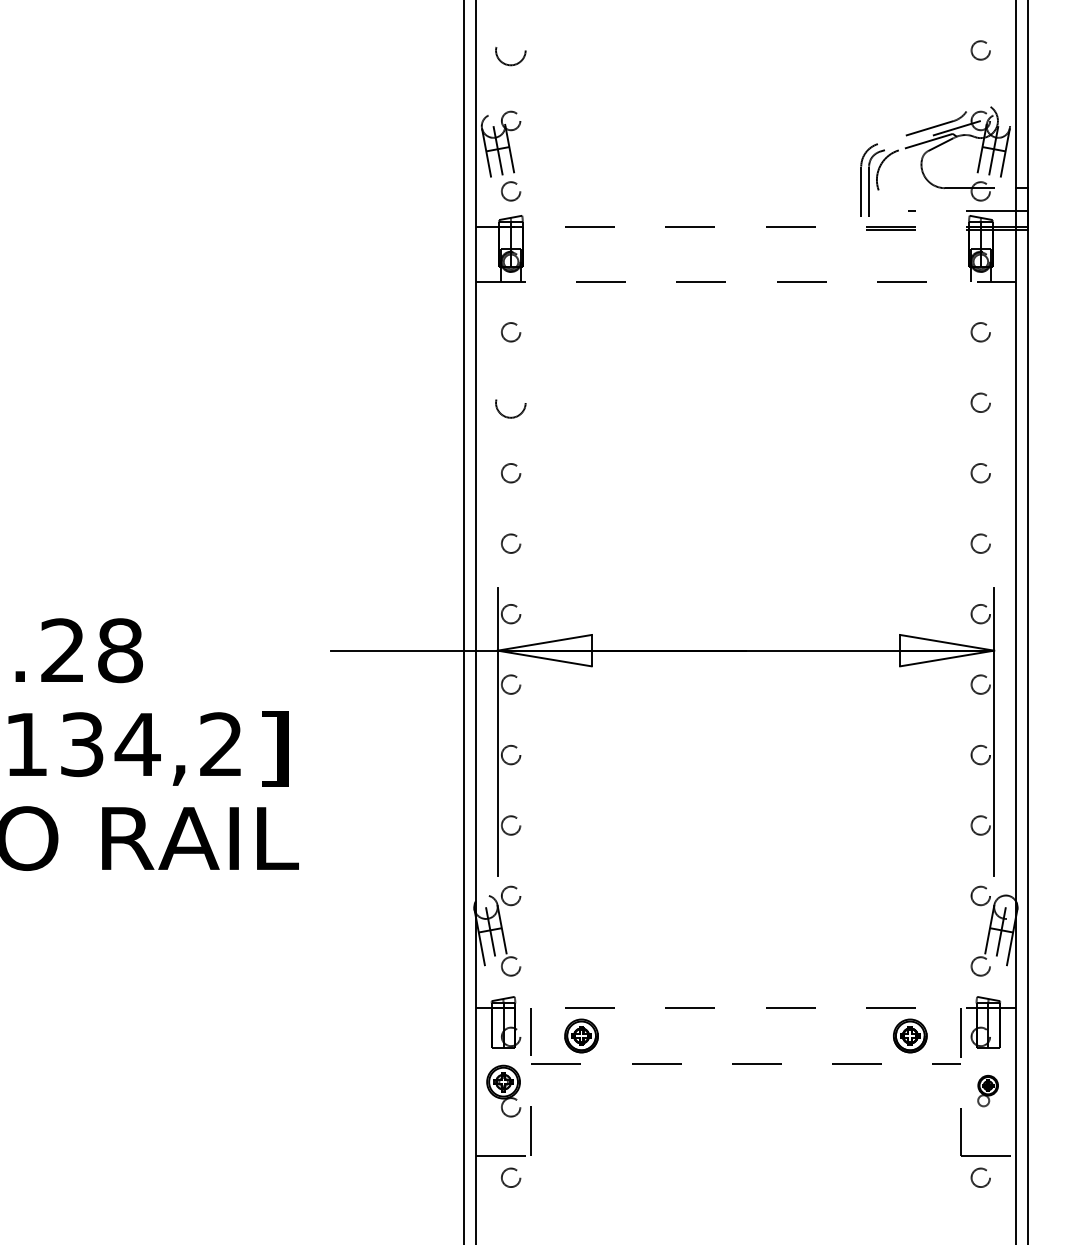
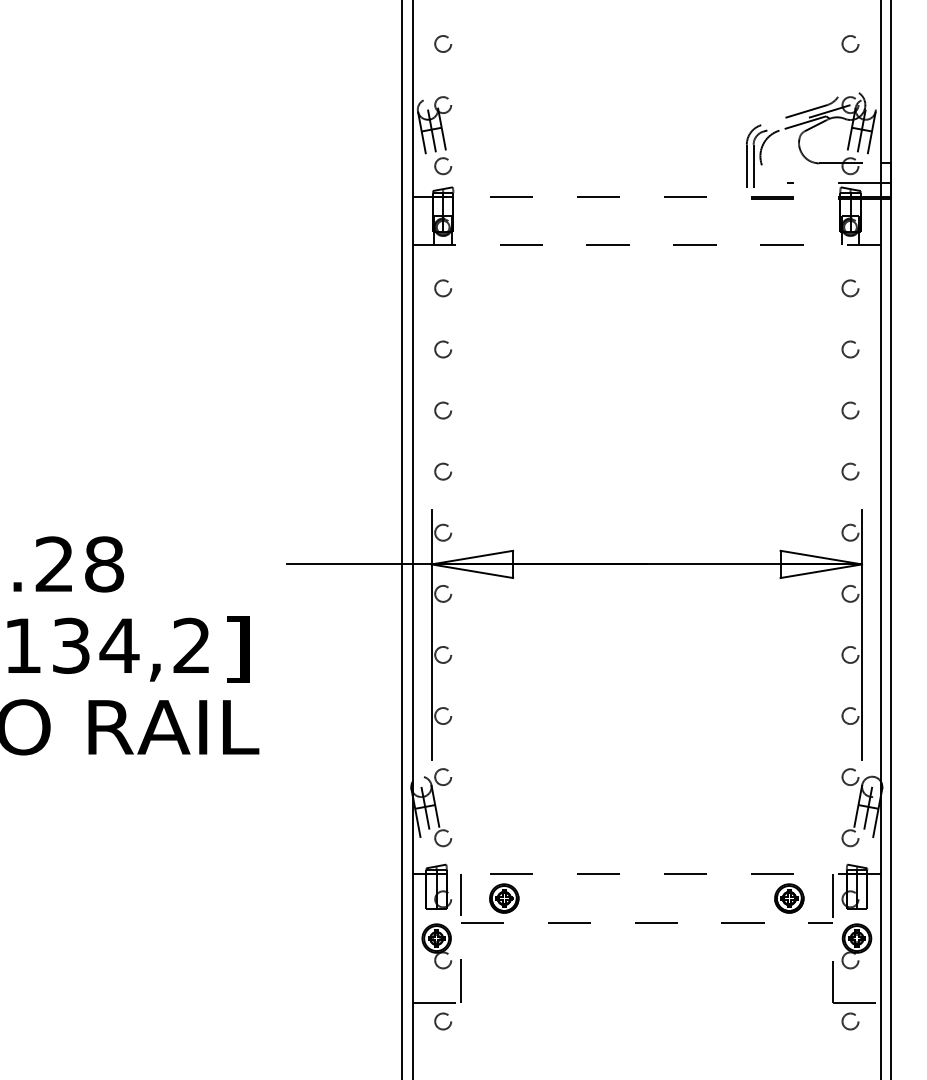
circle: (511, 50) -> (443, 44), size x0.62
circle: (511, 402) -> (443, 349), size x0.62
part: (987, 1090) -> (856, 945), size x1.67

